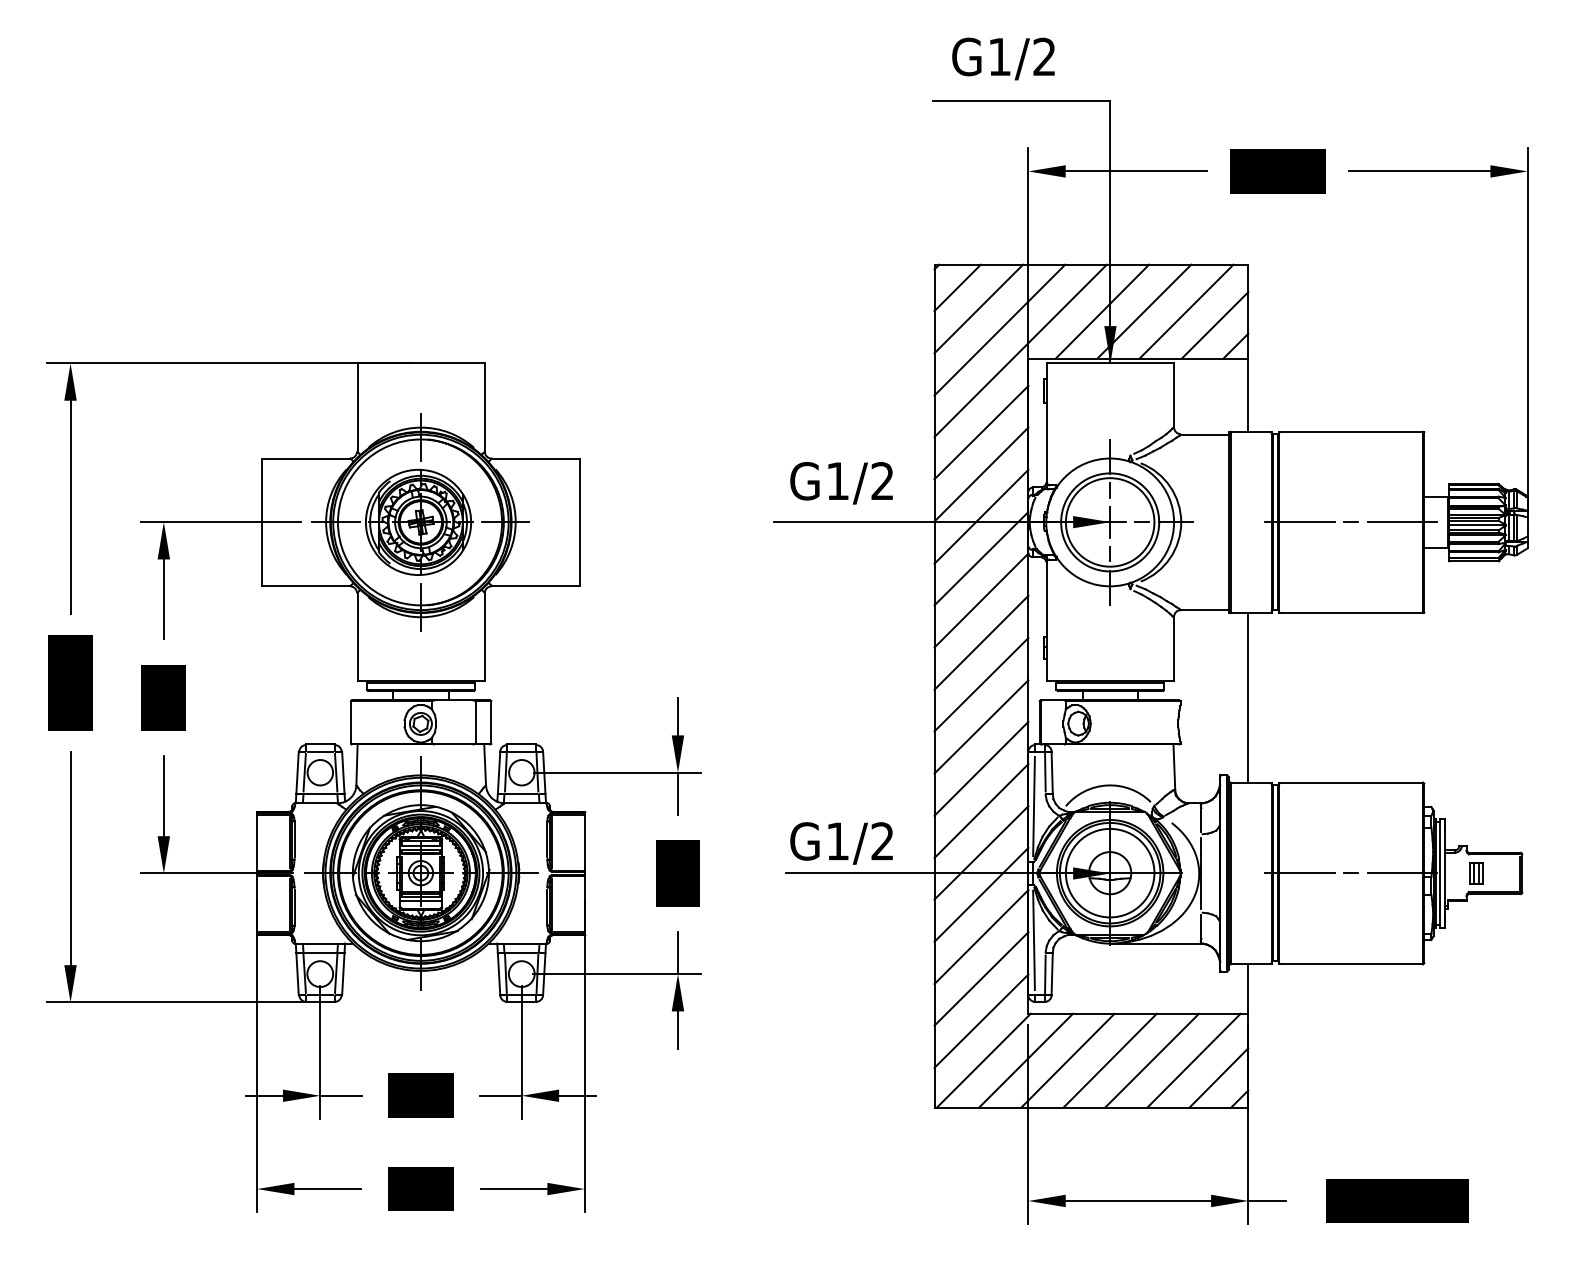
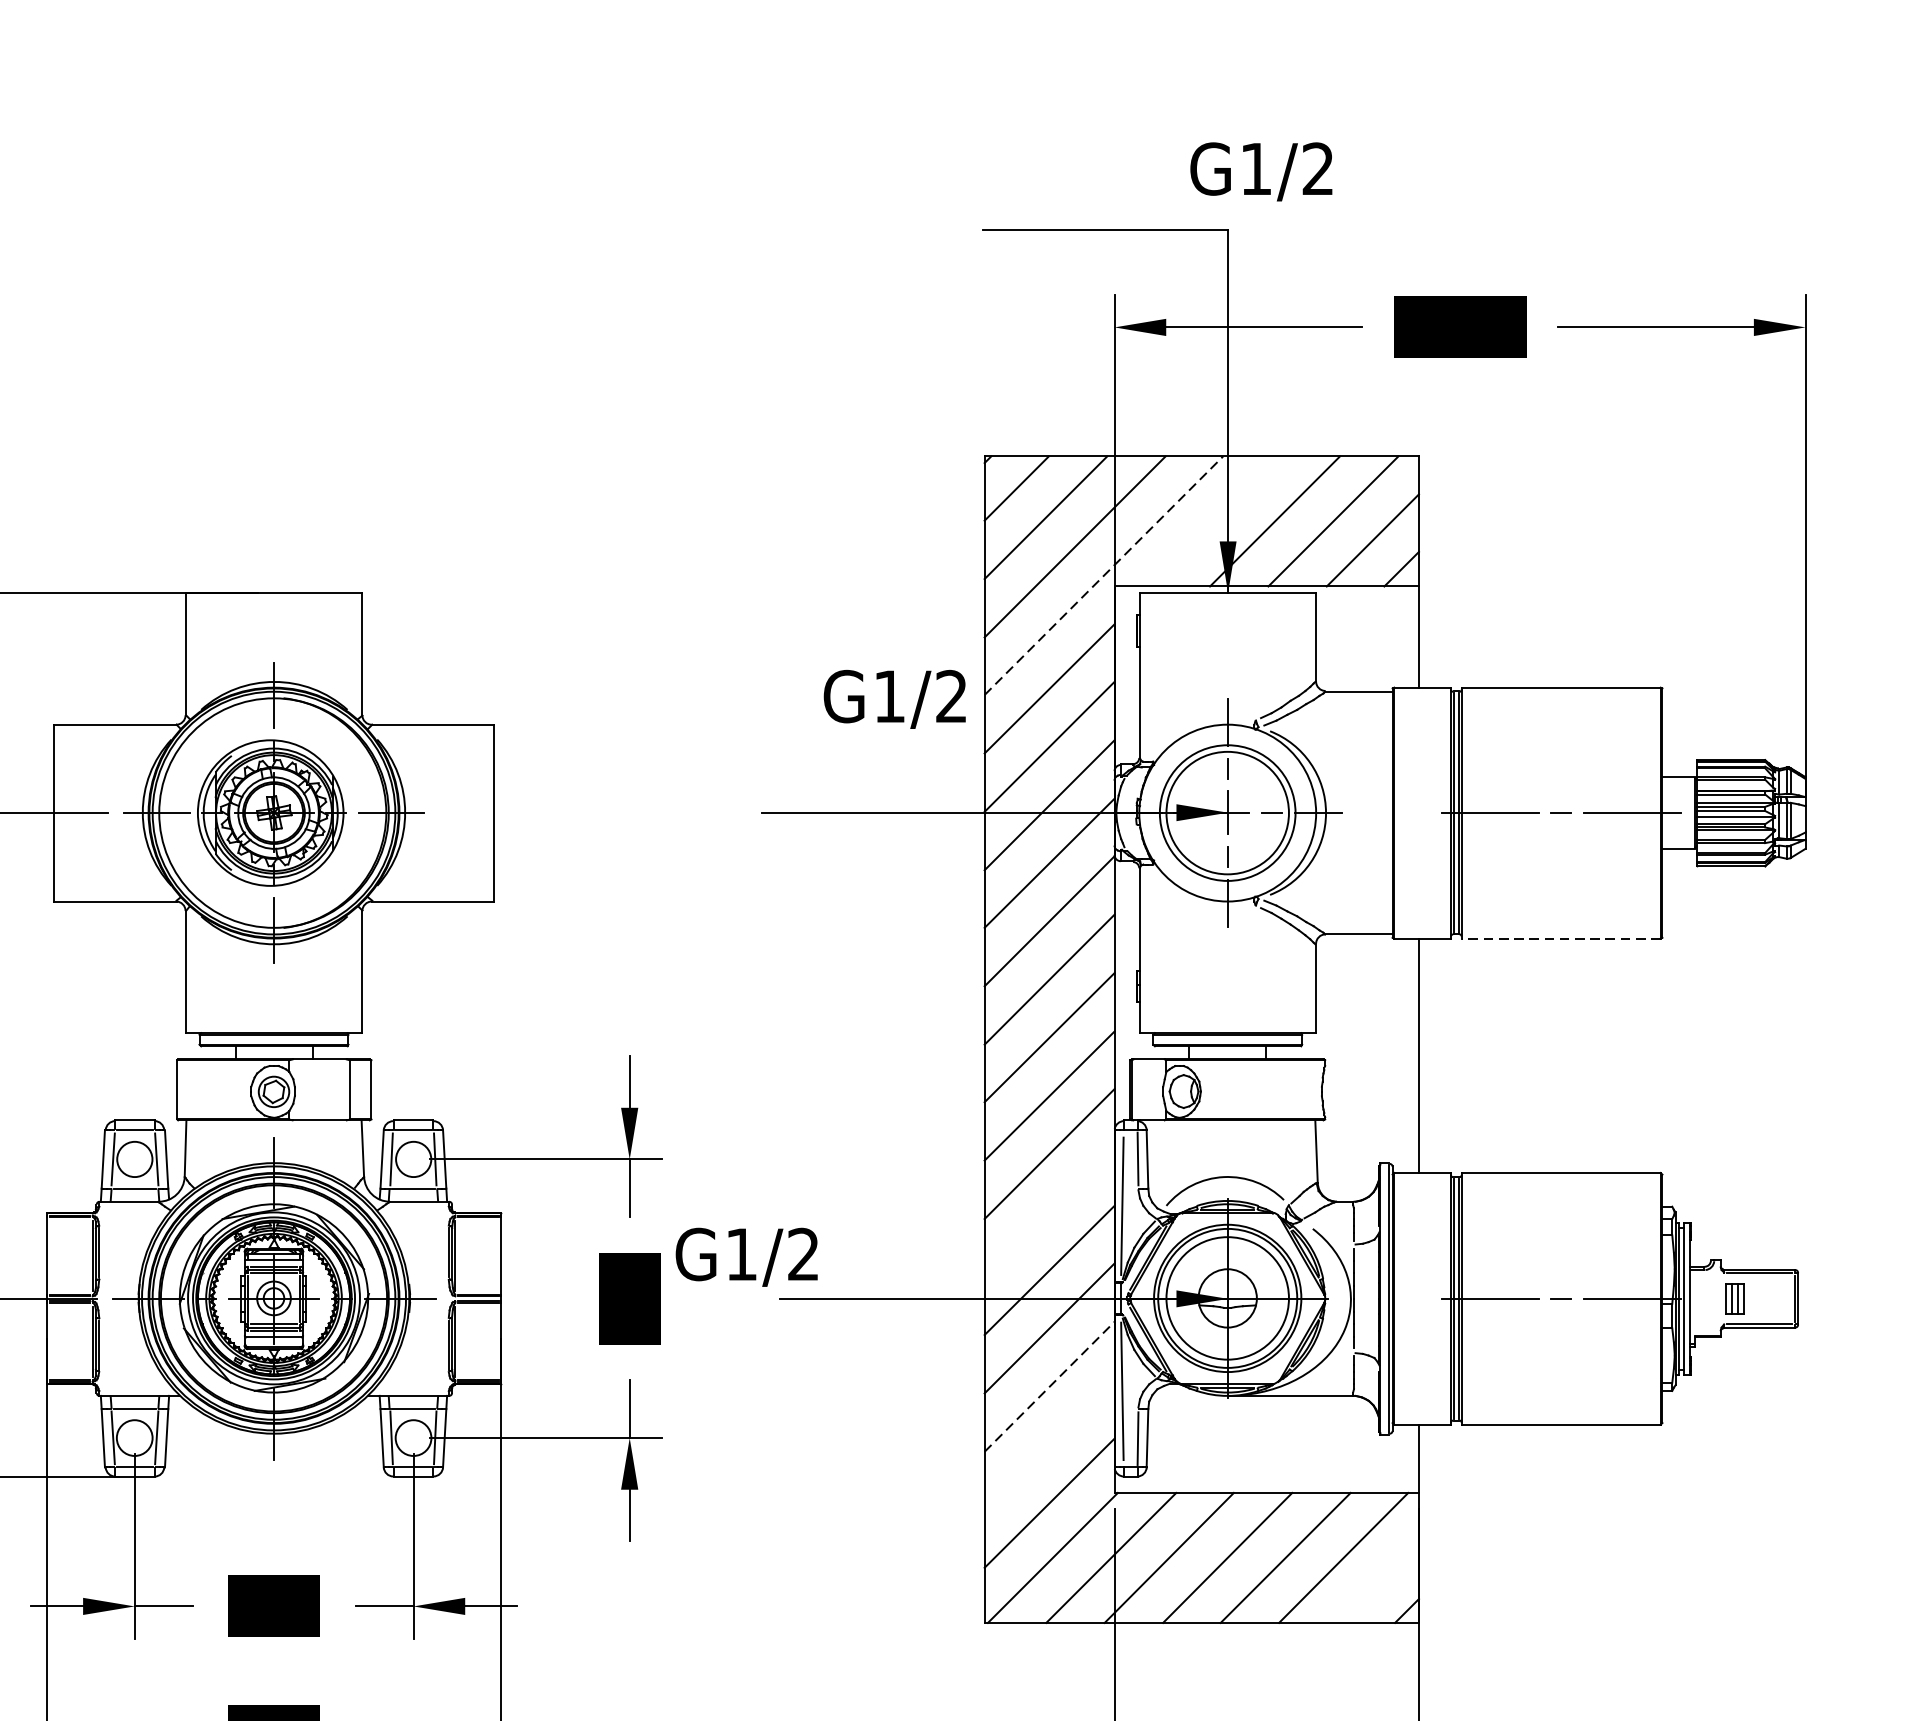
text: (1003, 58) -> (1261, 171), moved
line: (1102, 311) -> (1217, 521), removed
line: (1020, 350) -> (1103, 575), solid -> dashed
text: (841, 483) -> (894, 699), moved
line: (1351, 613) -> (1561, 939), solid -> dashed
line: (981, 811) -> (1049, 1213), removed
text: (841, 843) -> (746, 1257), moved
line: (981, 936) -> (1049, 1386), solid -> dashed
line: (981, 978) -> (1049, 1444), removed
line: (1218, 1077) -> (1377, 1581), removed

